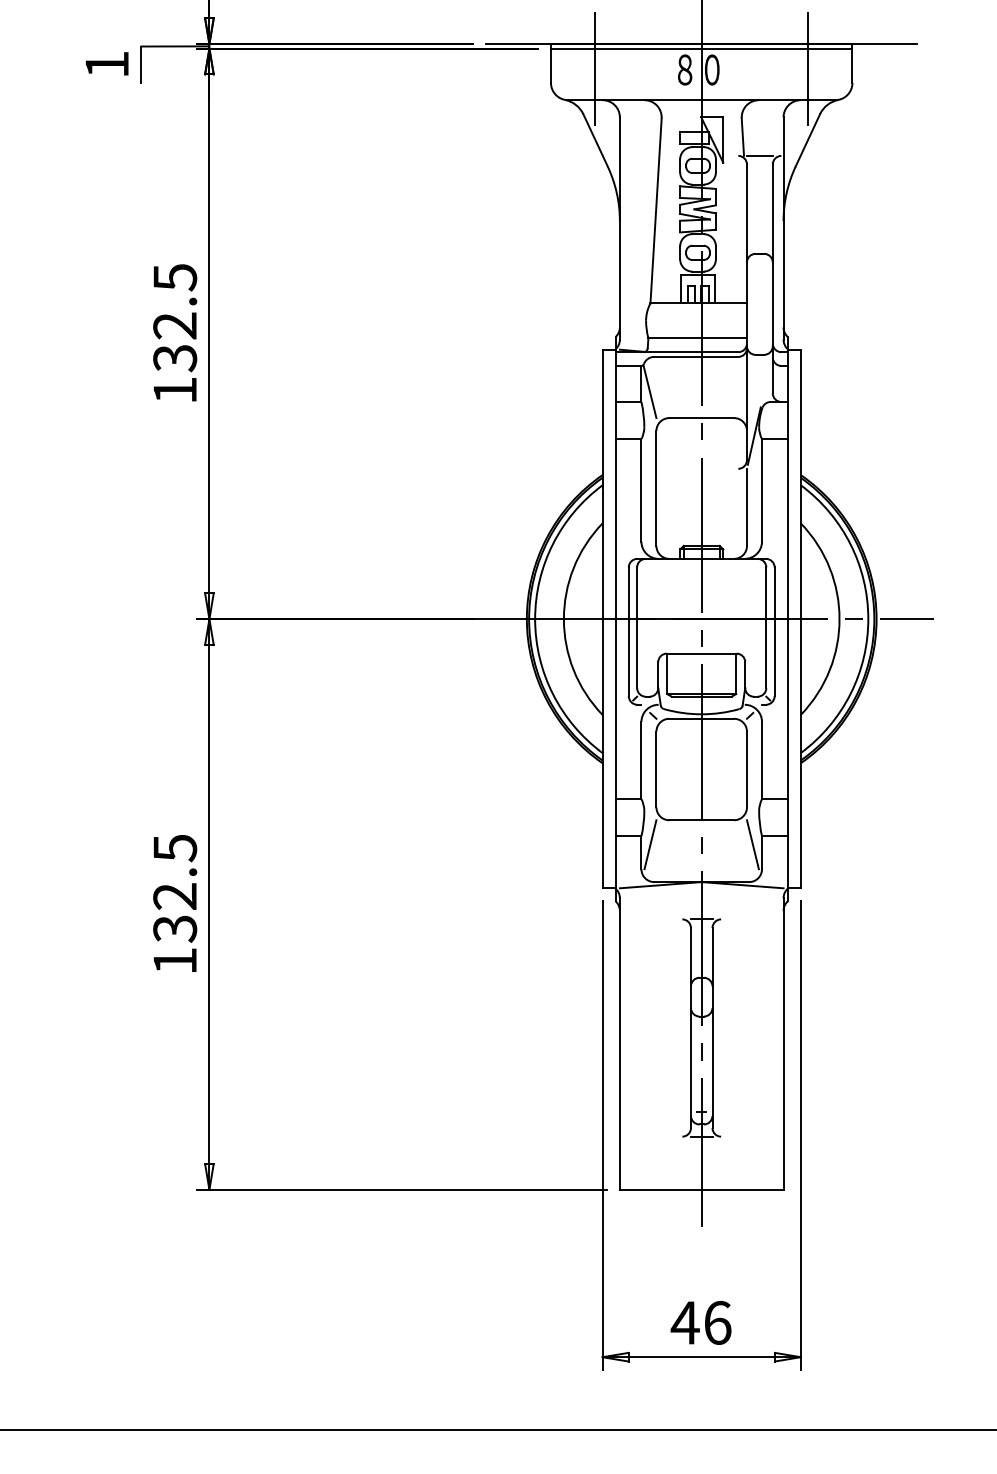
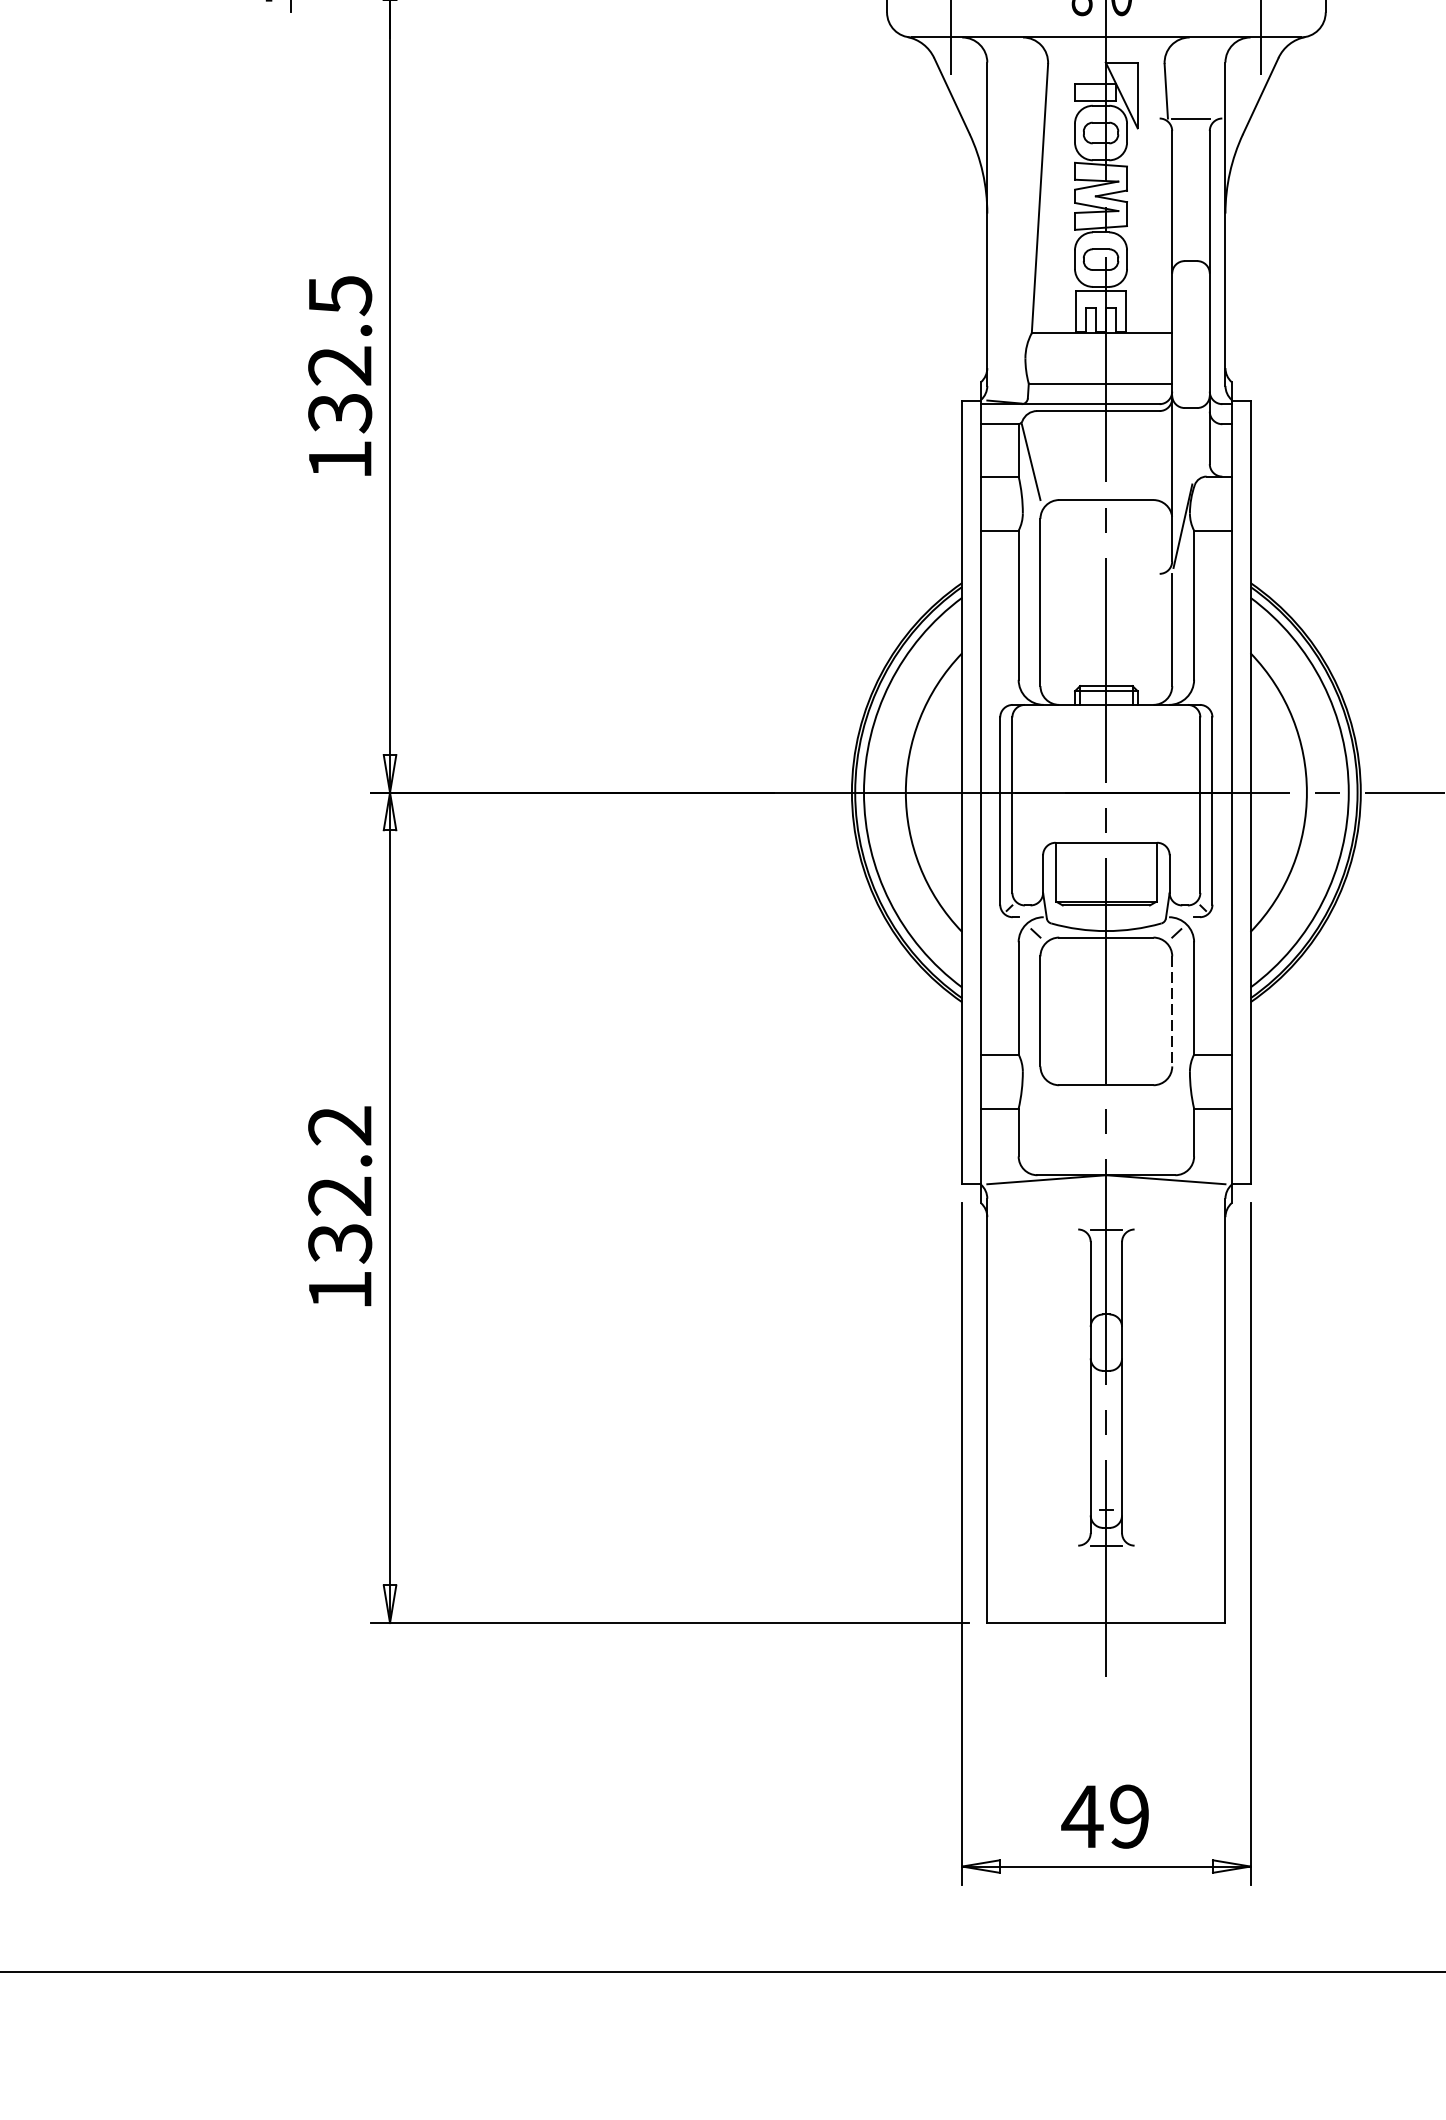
line: (746, 769) -> (1171, 1011), solid -> dashed
line: (650, 844) -> (1031, 1120), removed
line: (752, 844) -> (1180, 1120), removed
text: (175, 848) -> (340, 1126), 132.5 -> 132.2
text: (717, 1322) -> (1129, 1816), 46 -> 49

